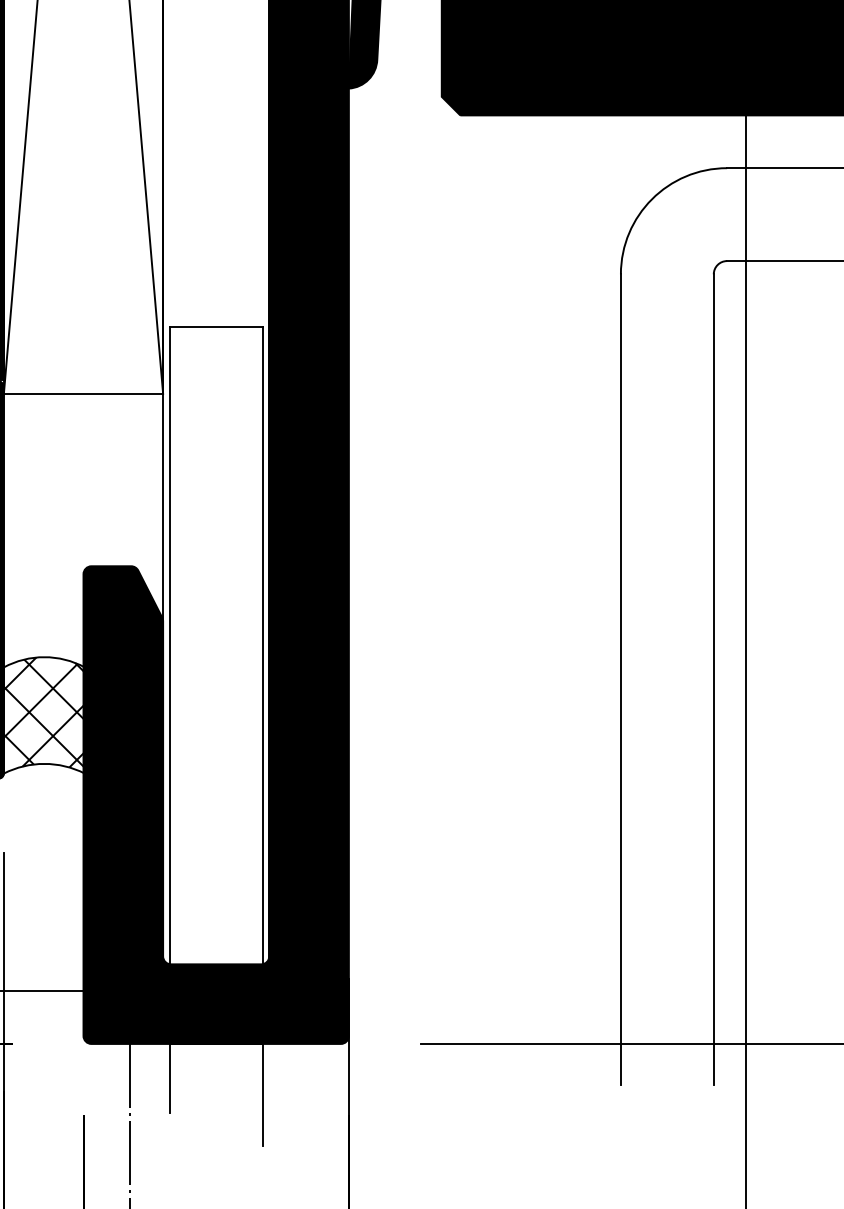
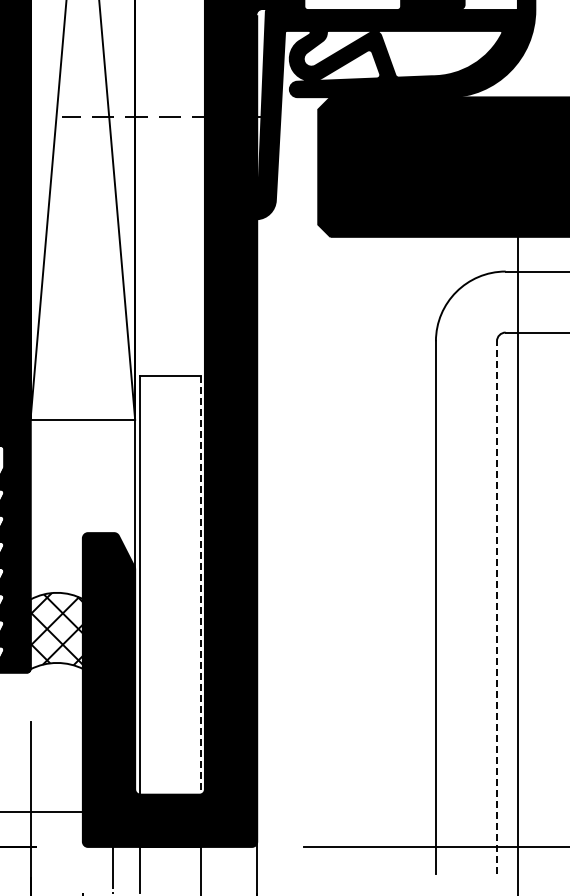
line: (262, 665) -> (200, 598), solid -> dashed
line: (713, 677) -> (496, 606), solid -> dashed

